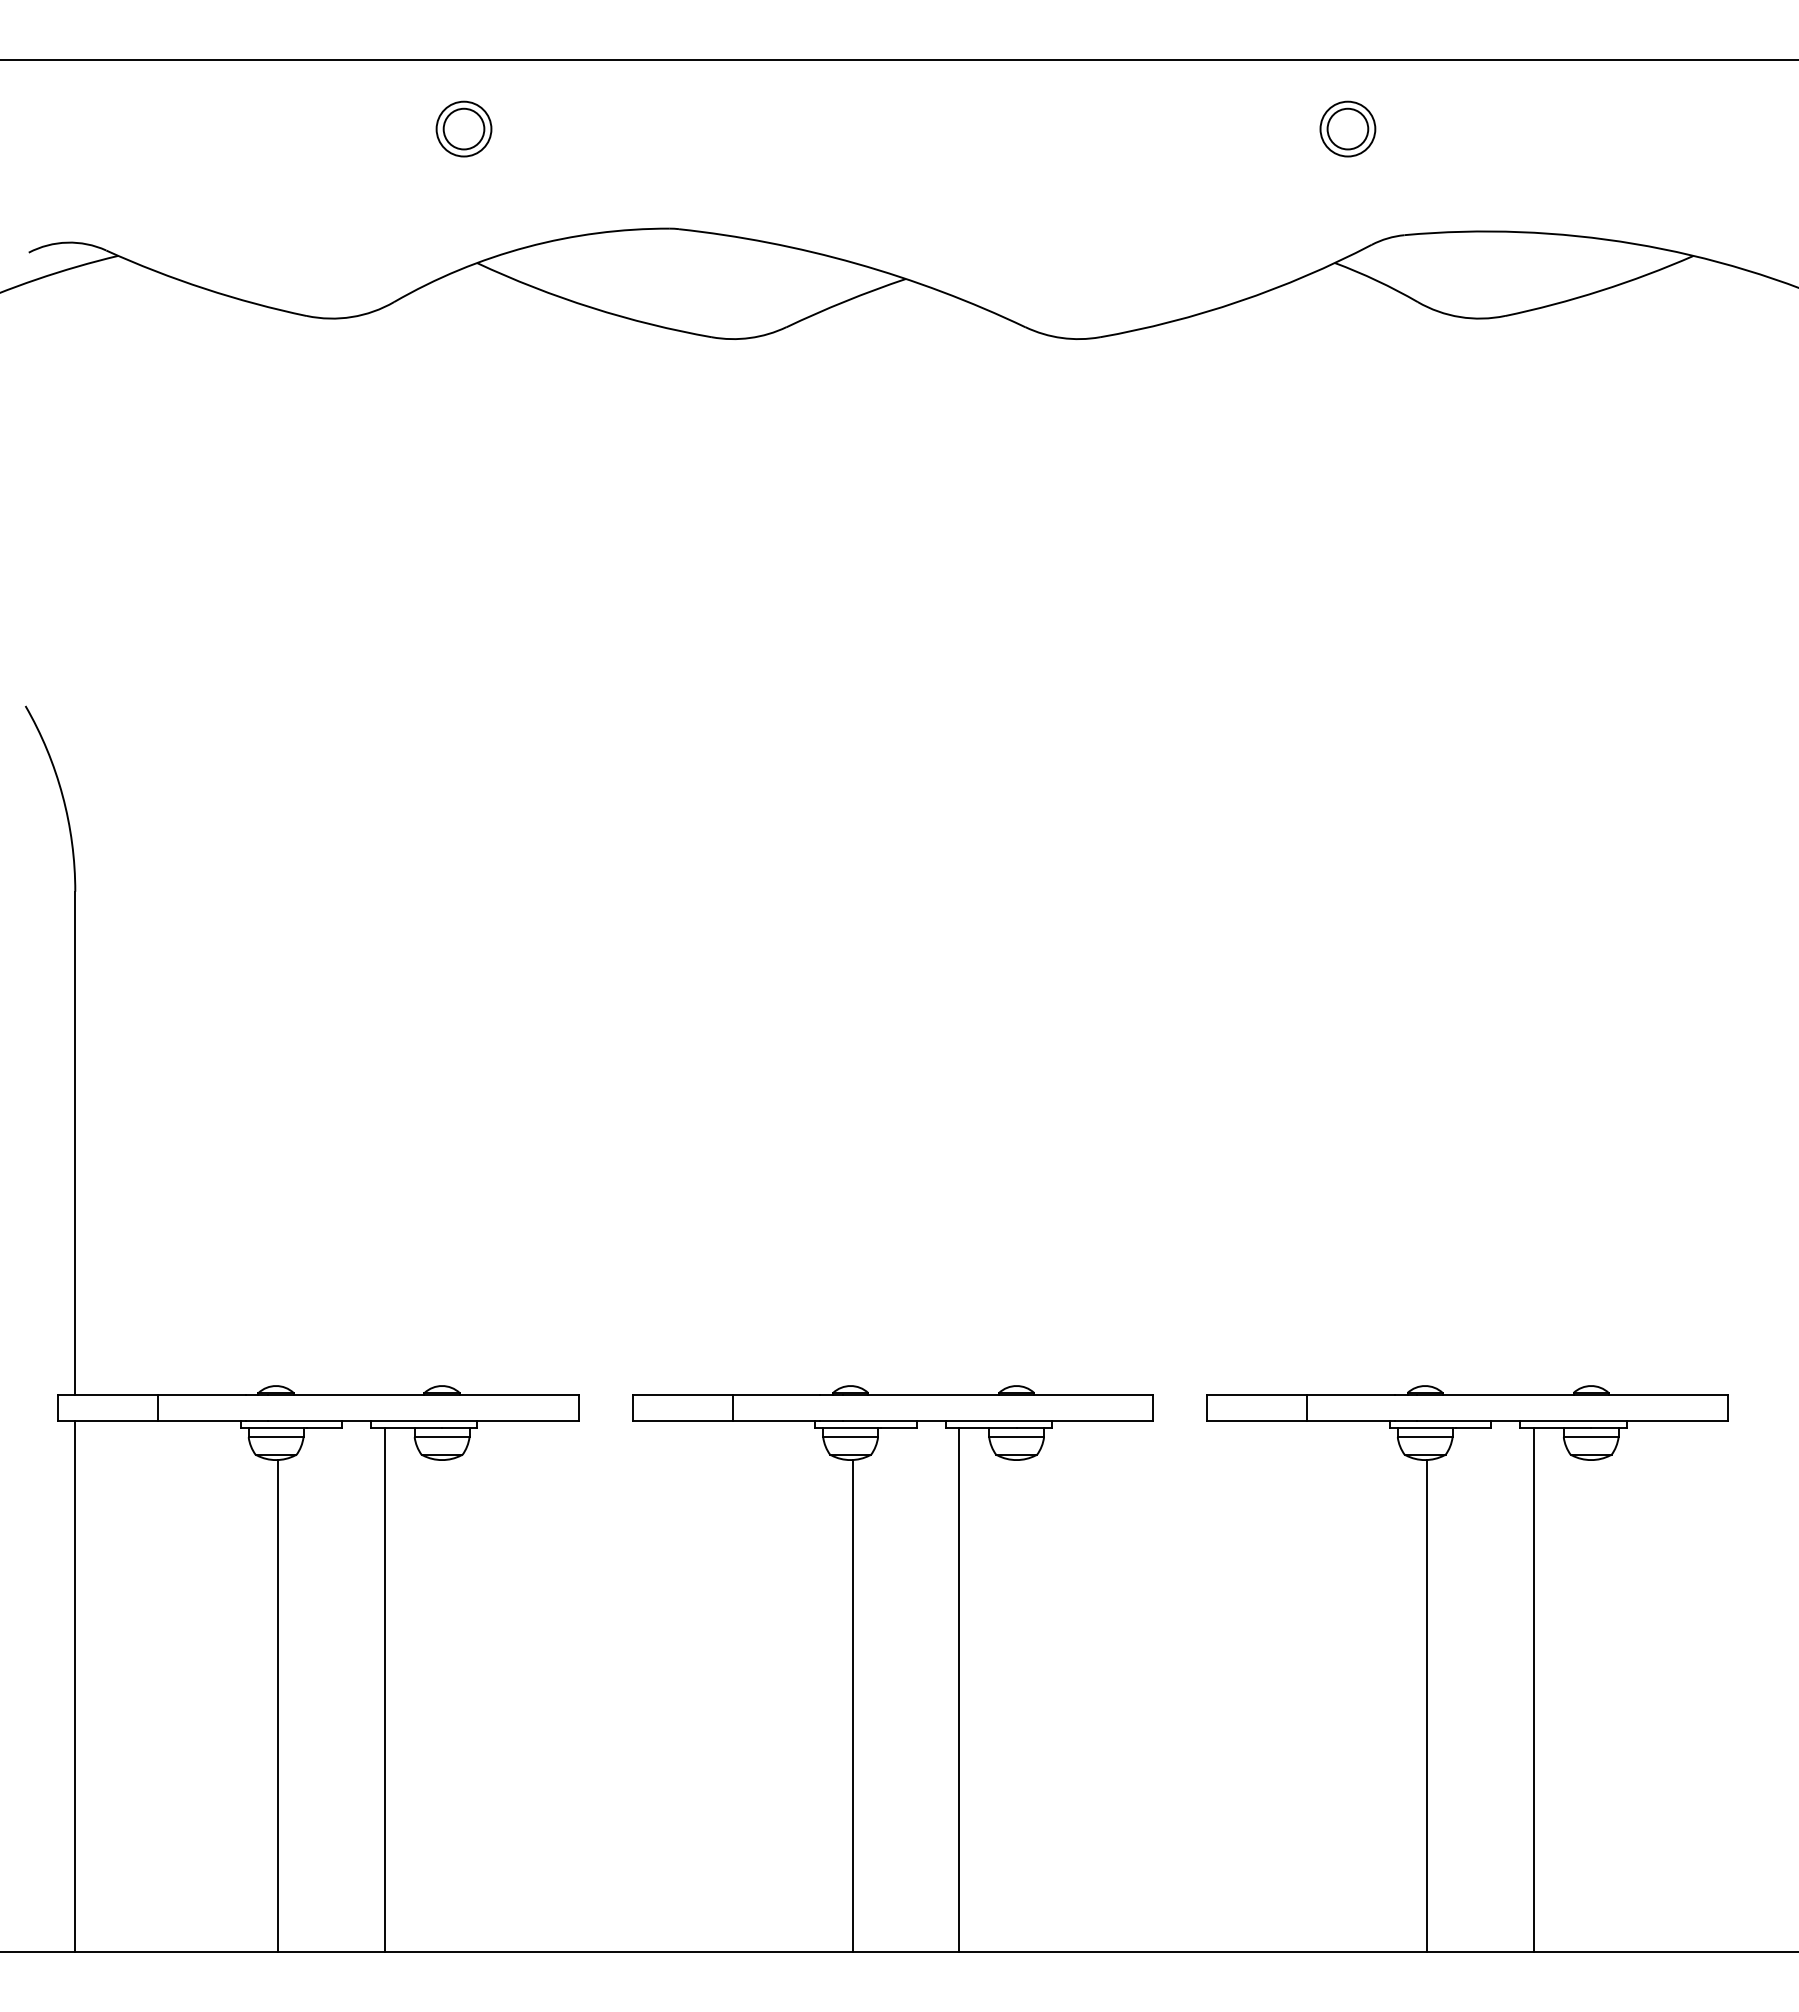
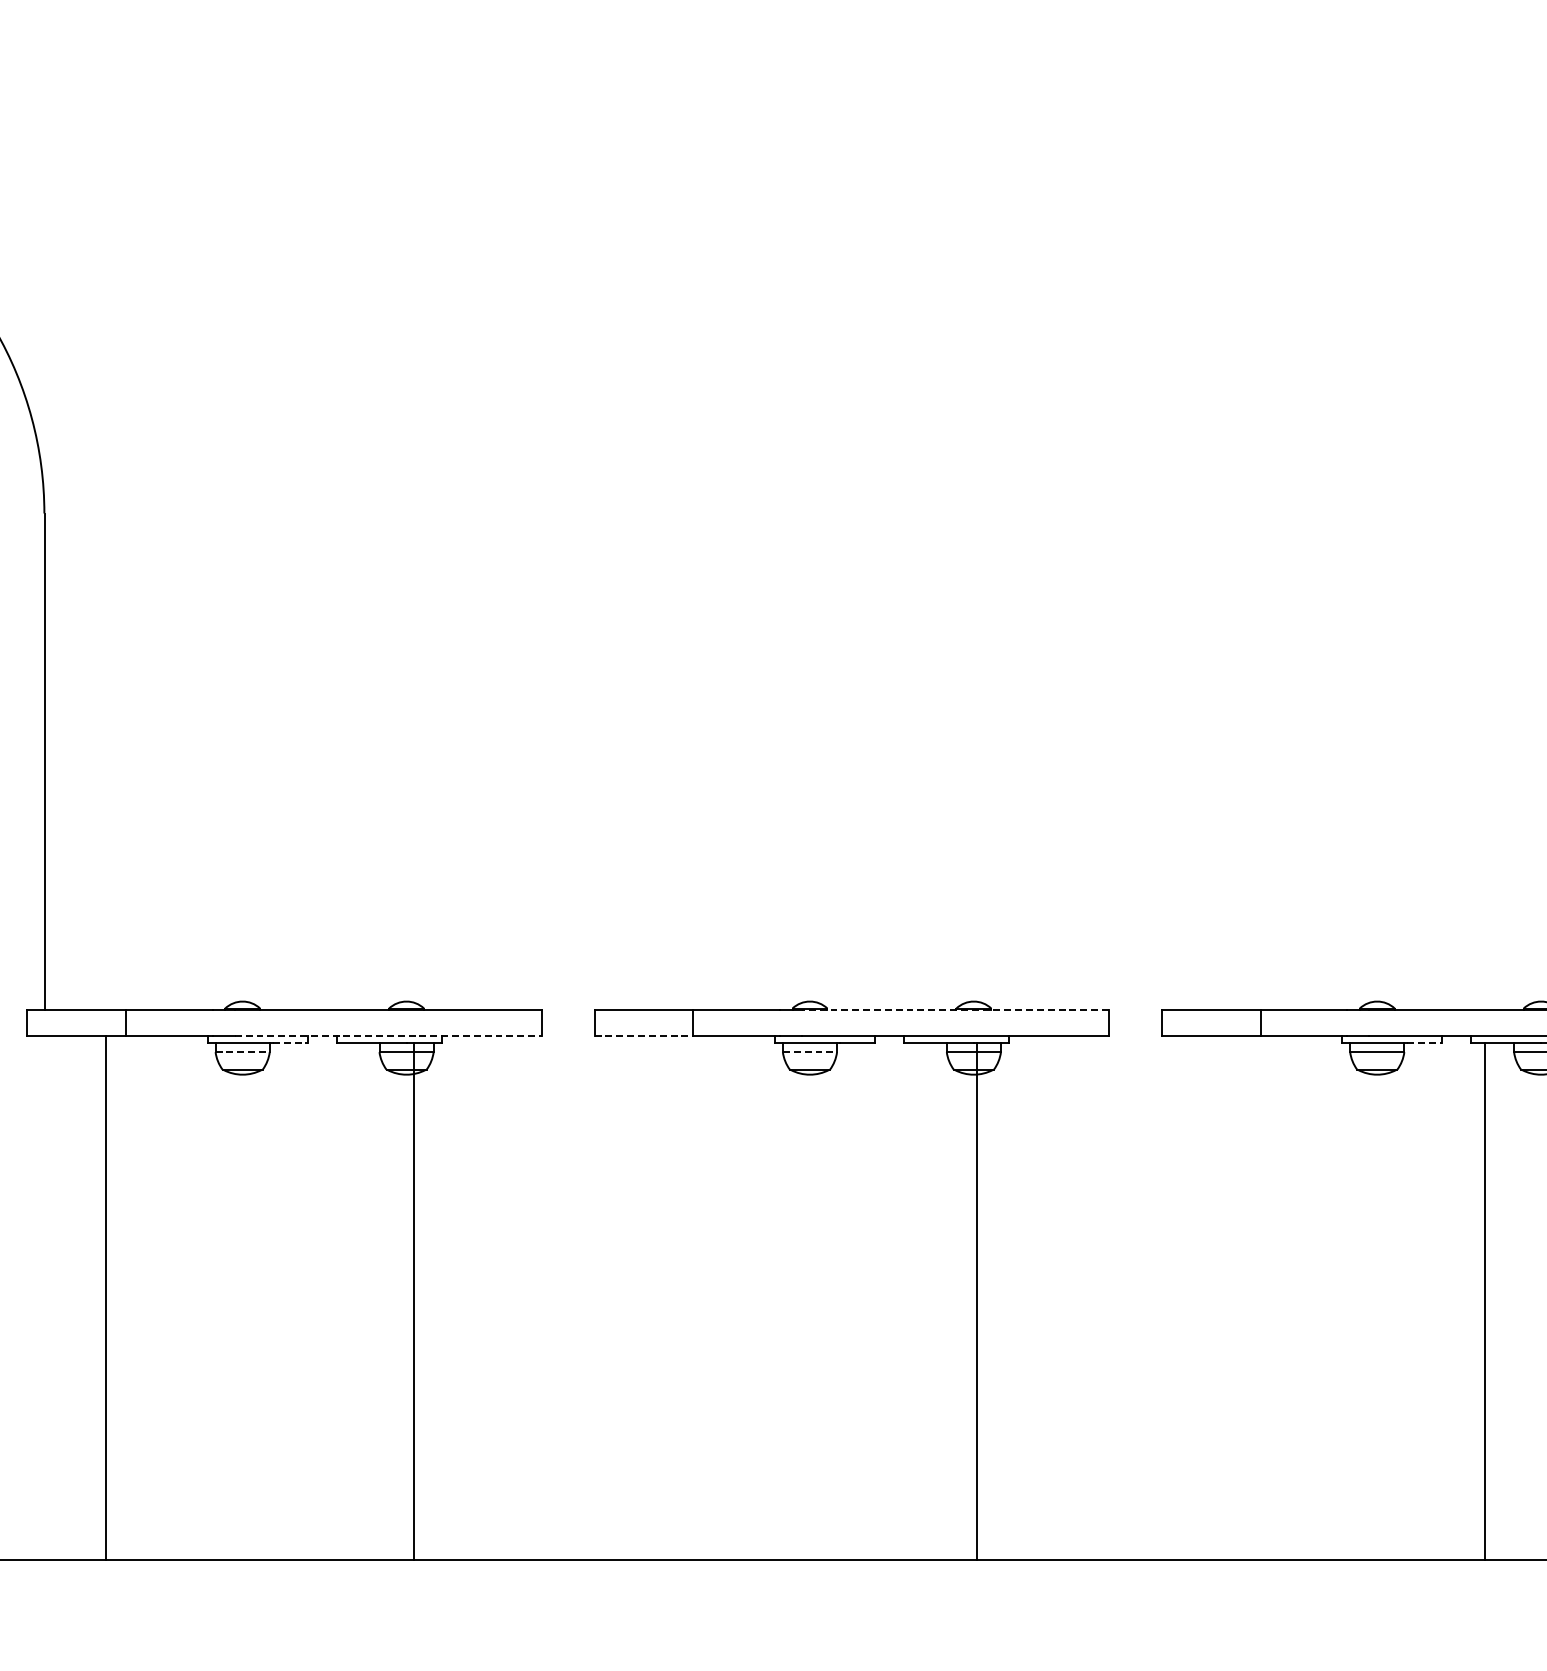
line: (997, 1394) -> (954, 1009), solid -> dashed
line: (424, 1421) -> (389, 1036), solid -> dashed
line: (683, 1421) -> (644, 1036), solid -> dashed
line: (324, 1428) -> (290, 1043), solid -> dashed
line: (1473, 1428) -> (1424, 1043), solid -> dashed
line: (276, 1437) -> (243, 1052), solid -> dashed
line: (851, 1437) -> (810, 1052), solid -> dashed
line: (75, 1686) -> (105, 1298), moved
line: (384, 1689) -> (413, 1301), moved
line: (959, 1689) -> (976, 1301), moved
line: (278, 1705) -> (245, 1317), removed
line: (852, 1705) -> (811, 1317), removed
line: (1427, 1705) -> (1379, 1317), removed

